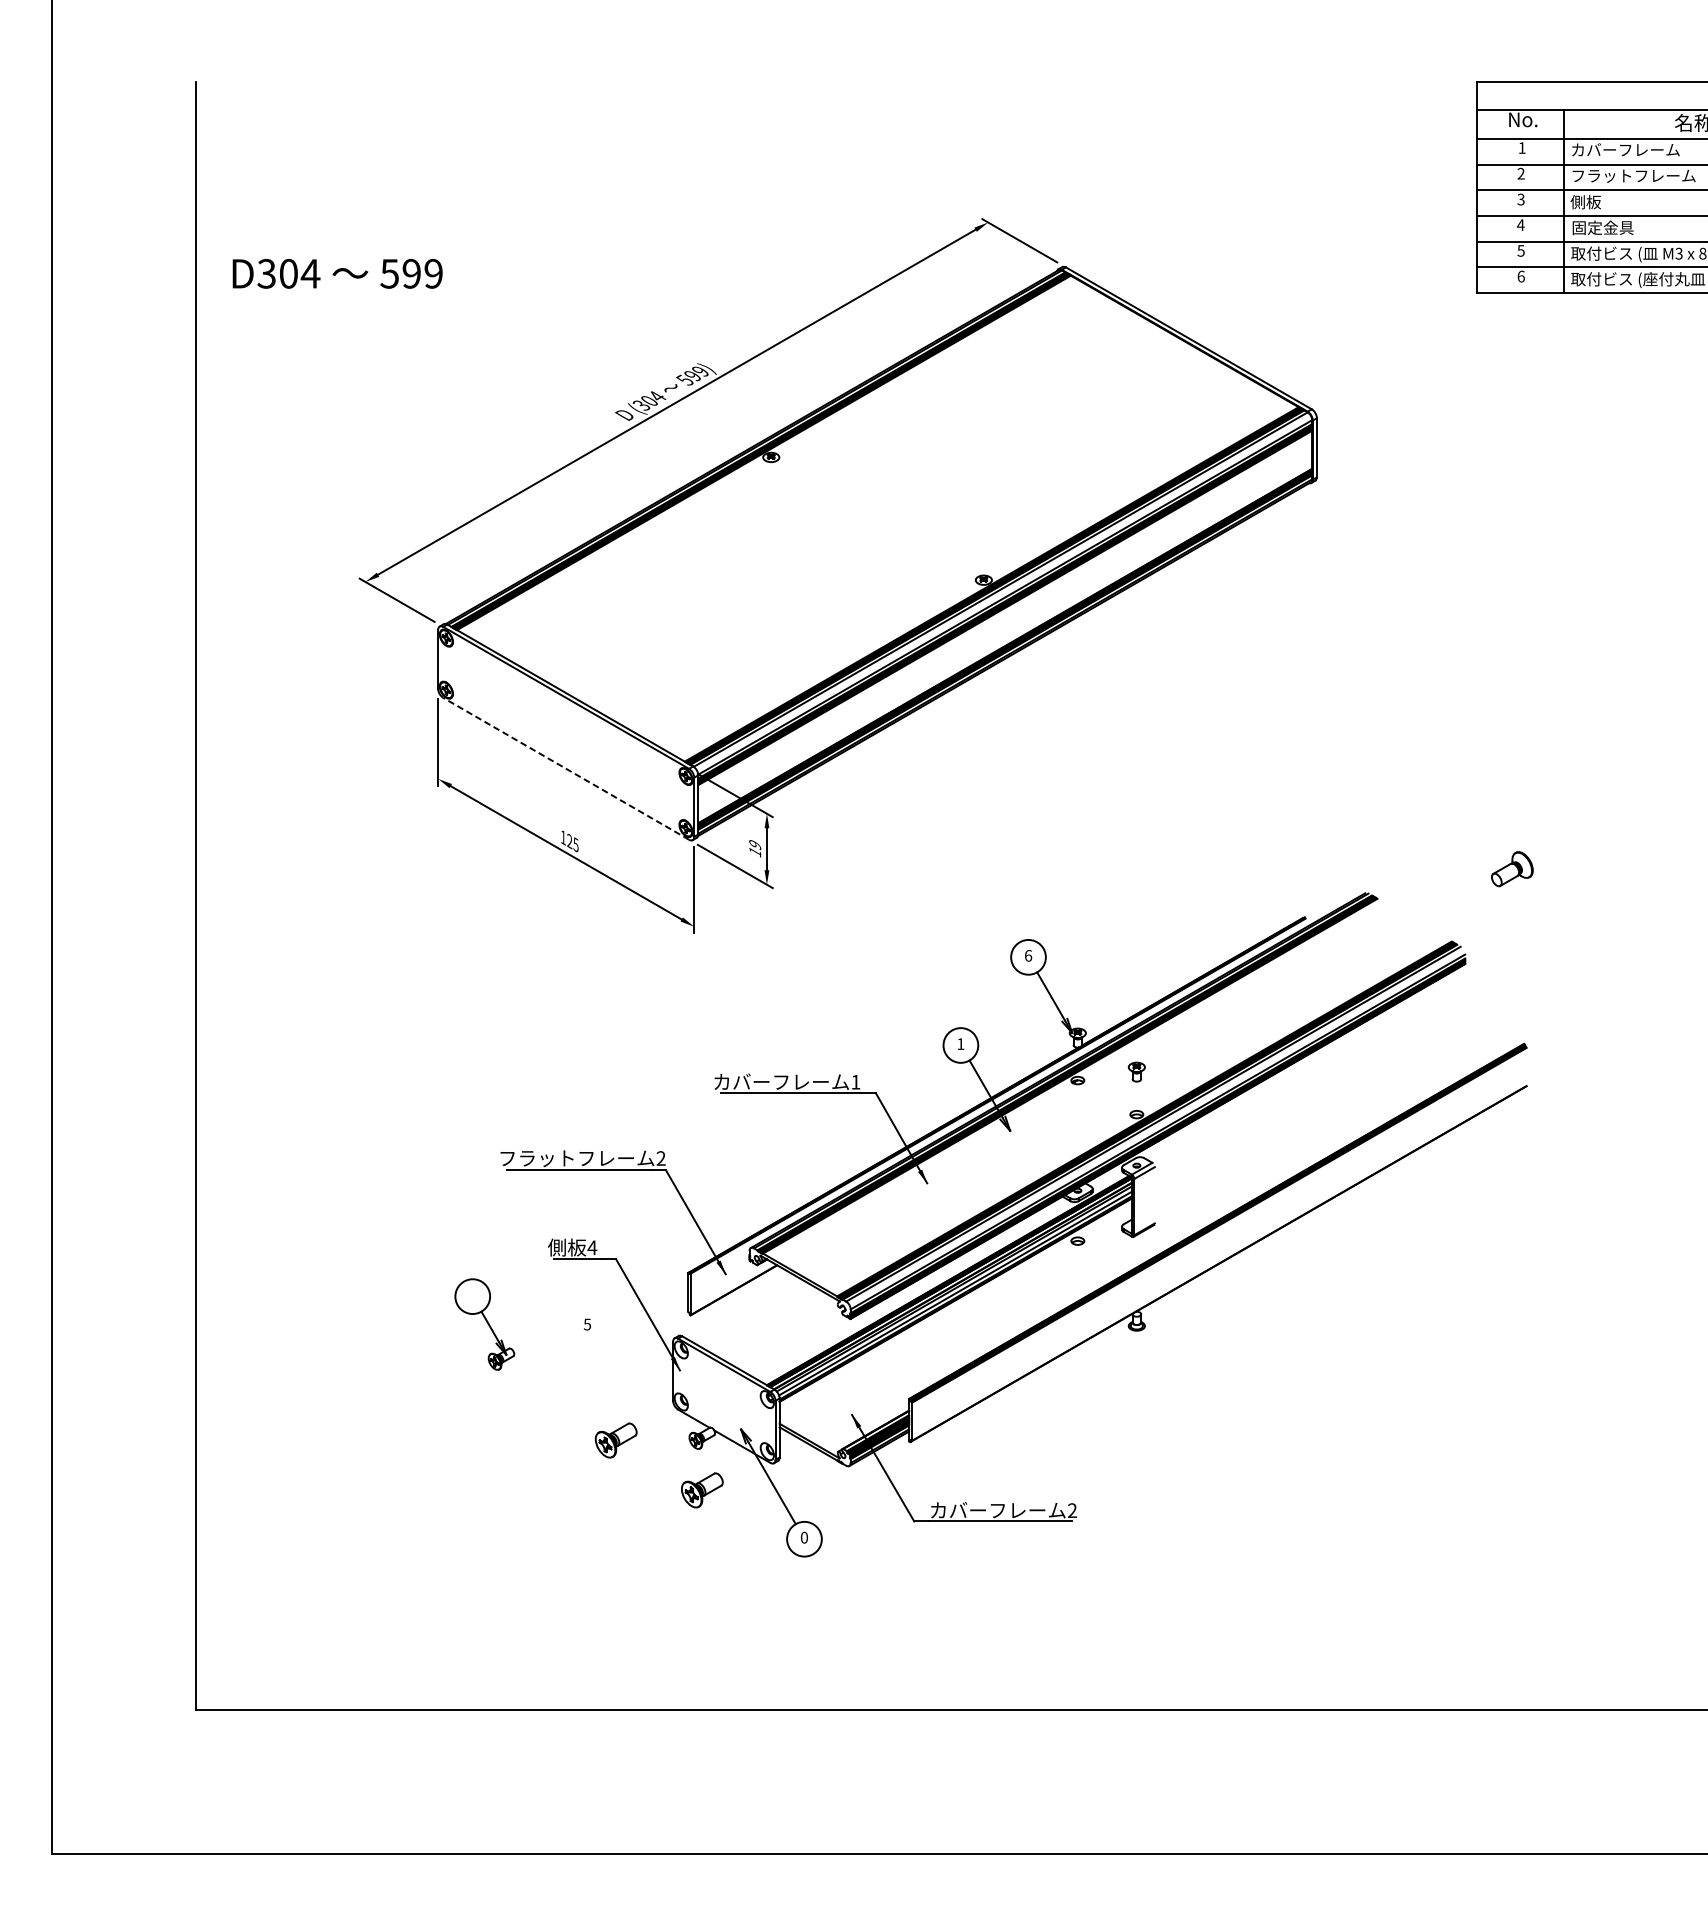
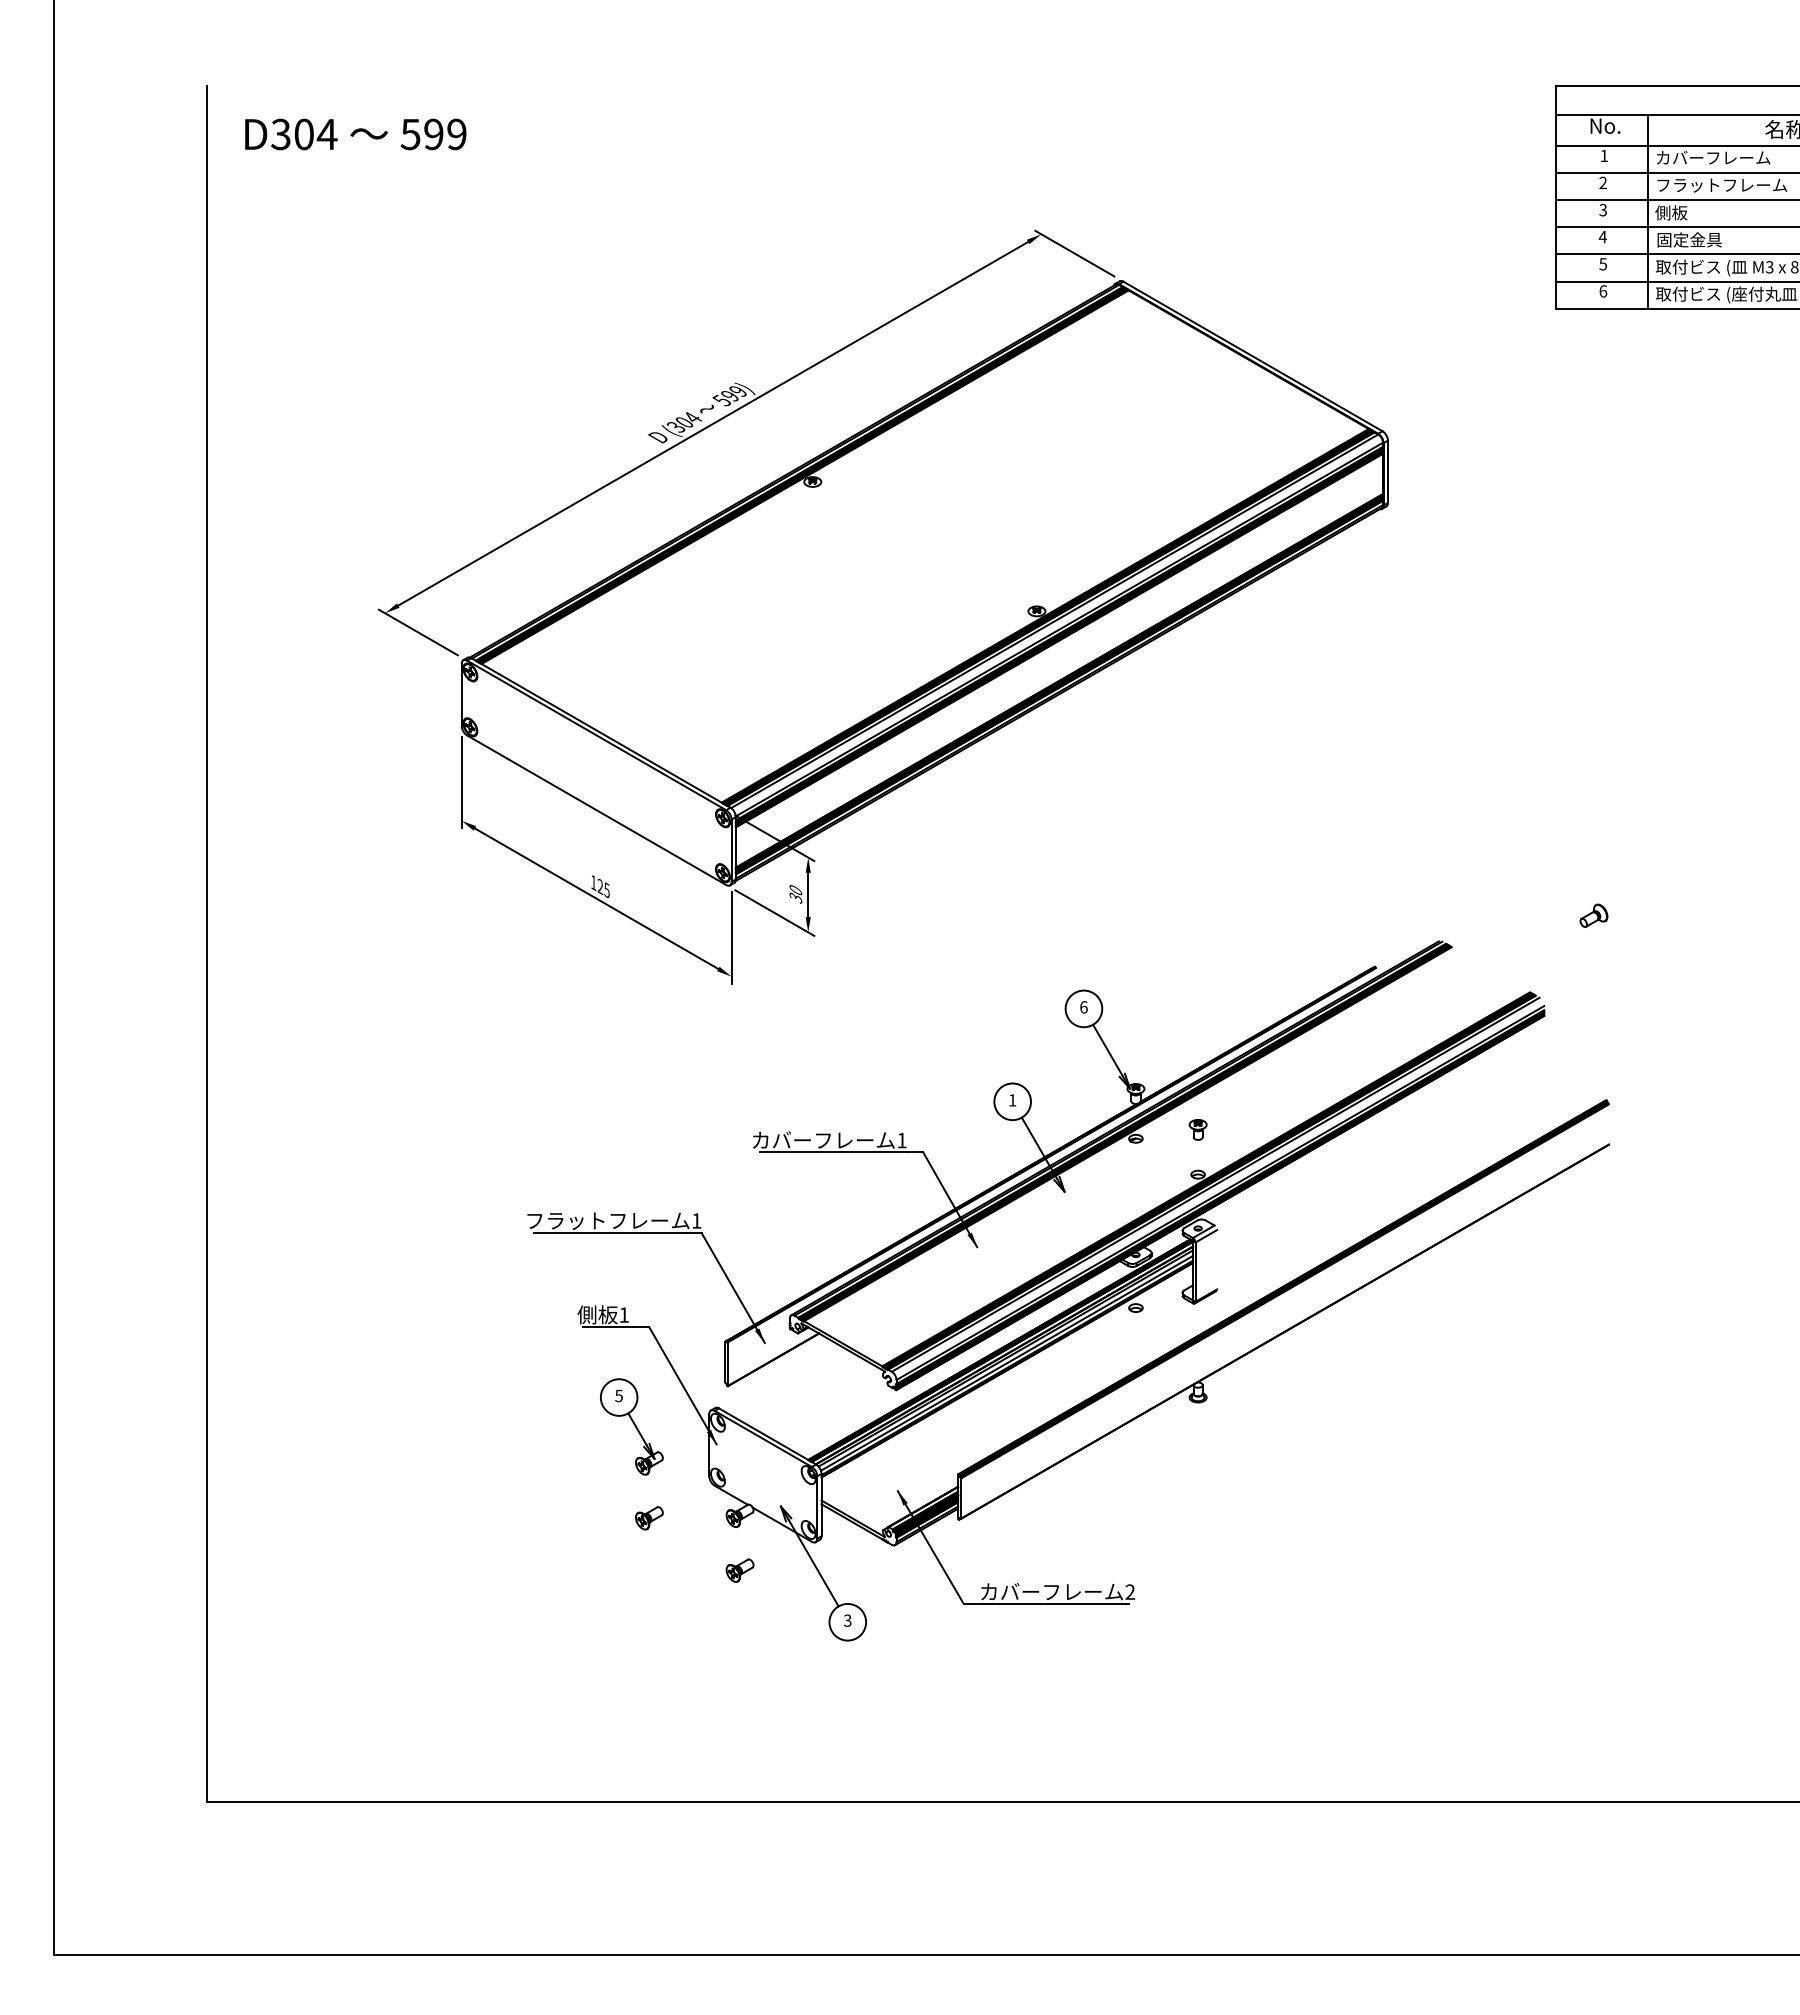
text: (337, 273) -> (355, 134), moved
line: (566, 769) -> (596, 810), dashed -> solid
text: (754, 848) -> (795, 894), 19 -> 30
part: (1511, 868) -> (1593, 915), size x0.62
text: (660, 1158) -> (696, 1220), 2 -> 1
text: (592, 1247) -> (624, 1314), 4 -> 1
part: (484, 1324) -> (631, 1426), moved
part: (616, 1440) -> (649, 1518), size x0.62
part: (701, 1490) -> (739, 1570), size x0.62
text: (804, 1537) -> (847, 1620), 0 -> 3

